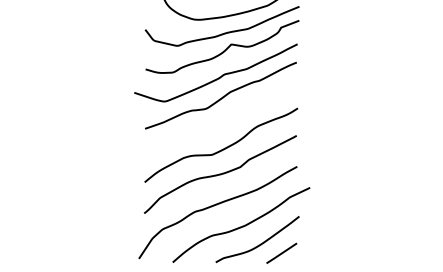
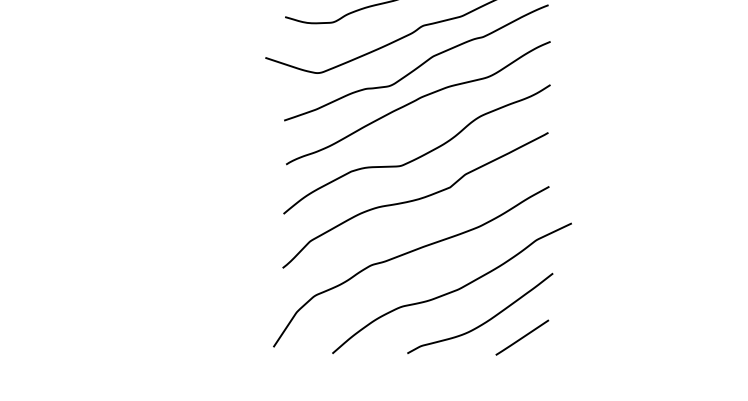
curve: (222, 117) -> (419, 100), added

